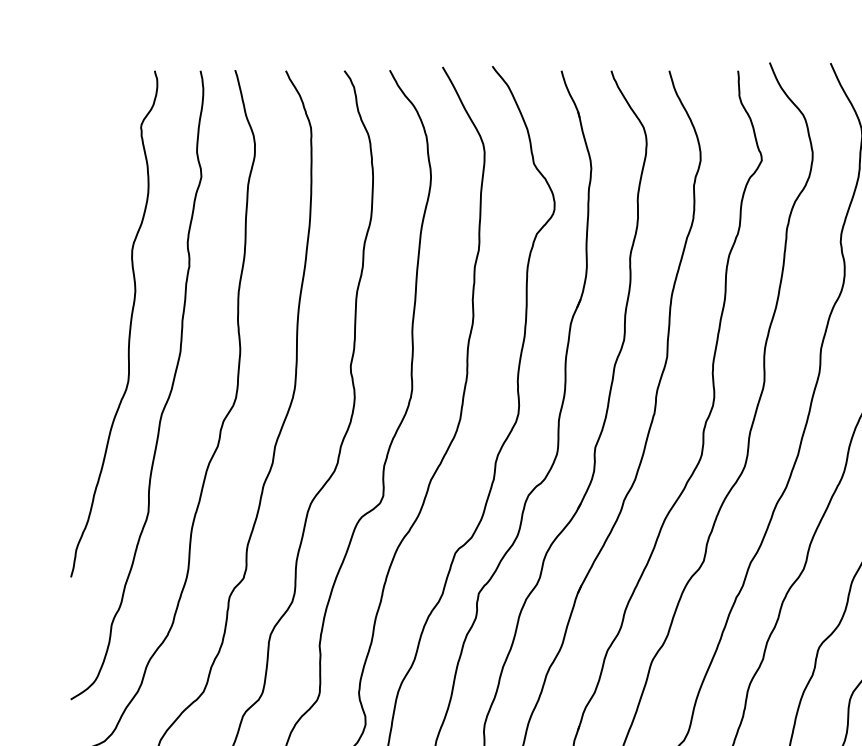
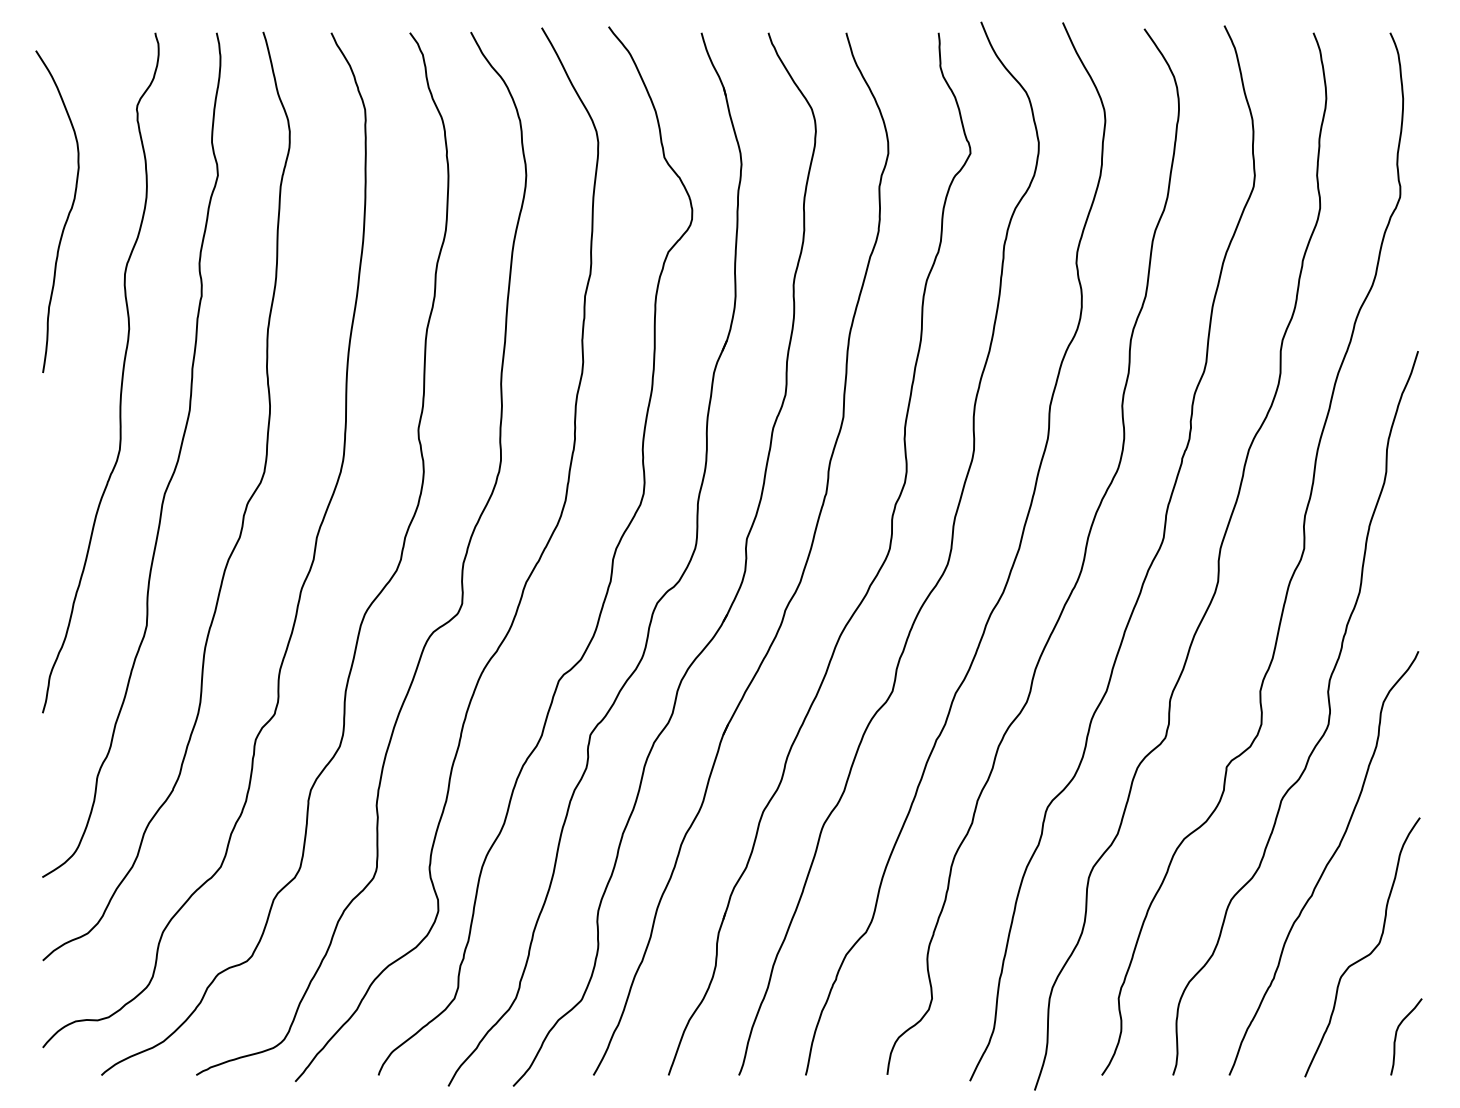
curve: (89, 206) -> (67, 215), added

